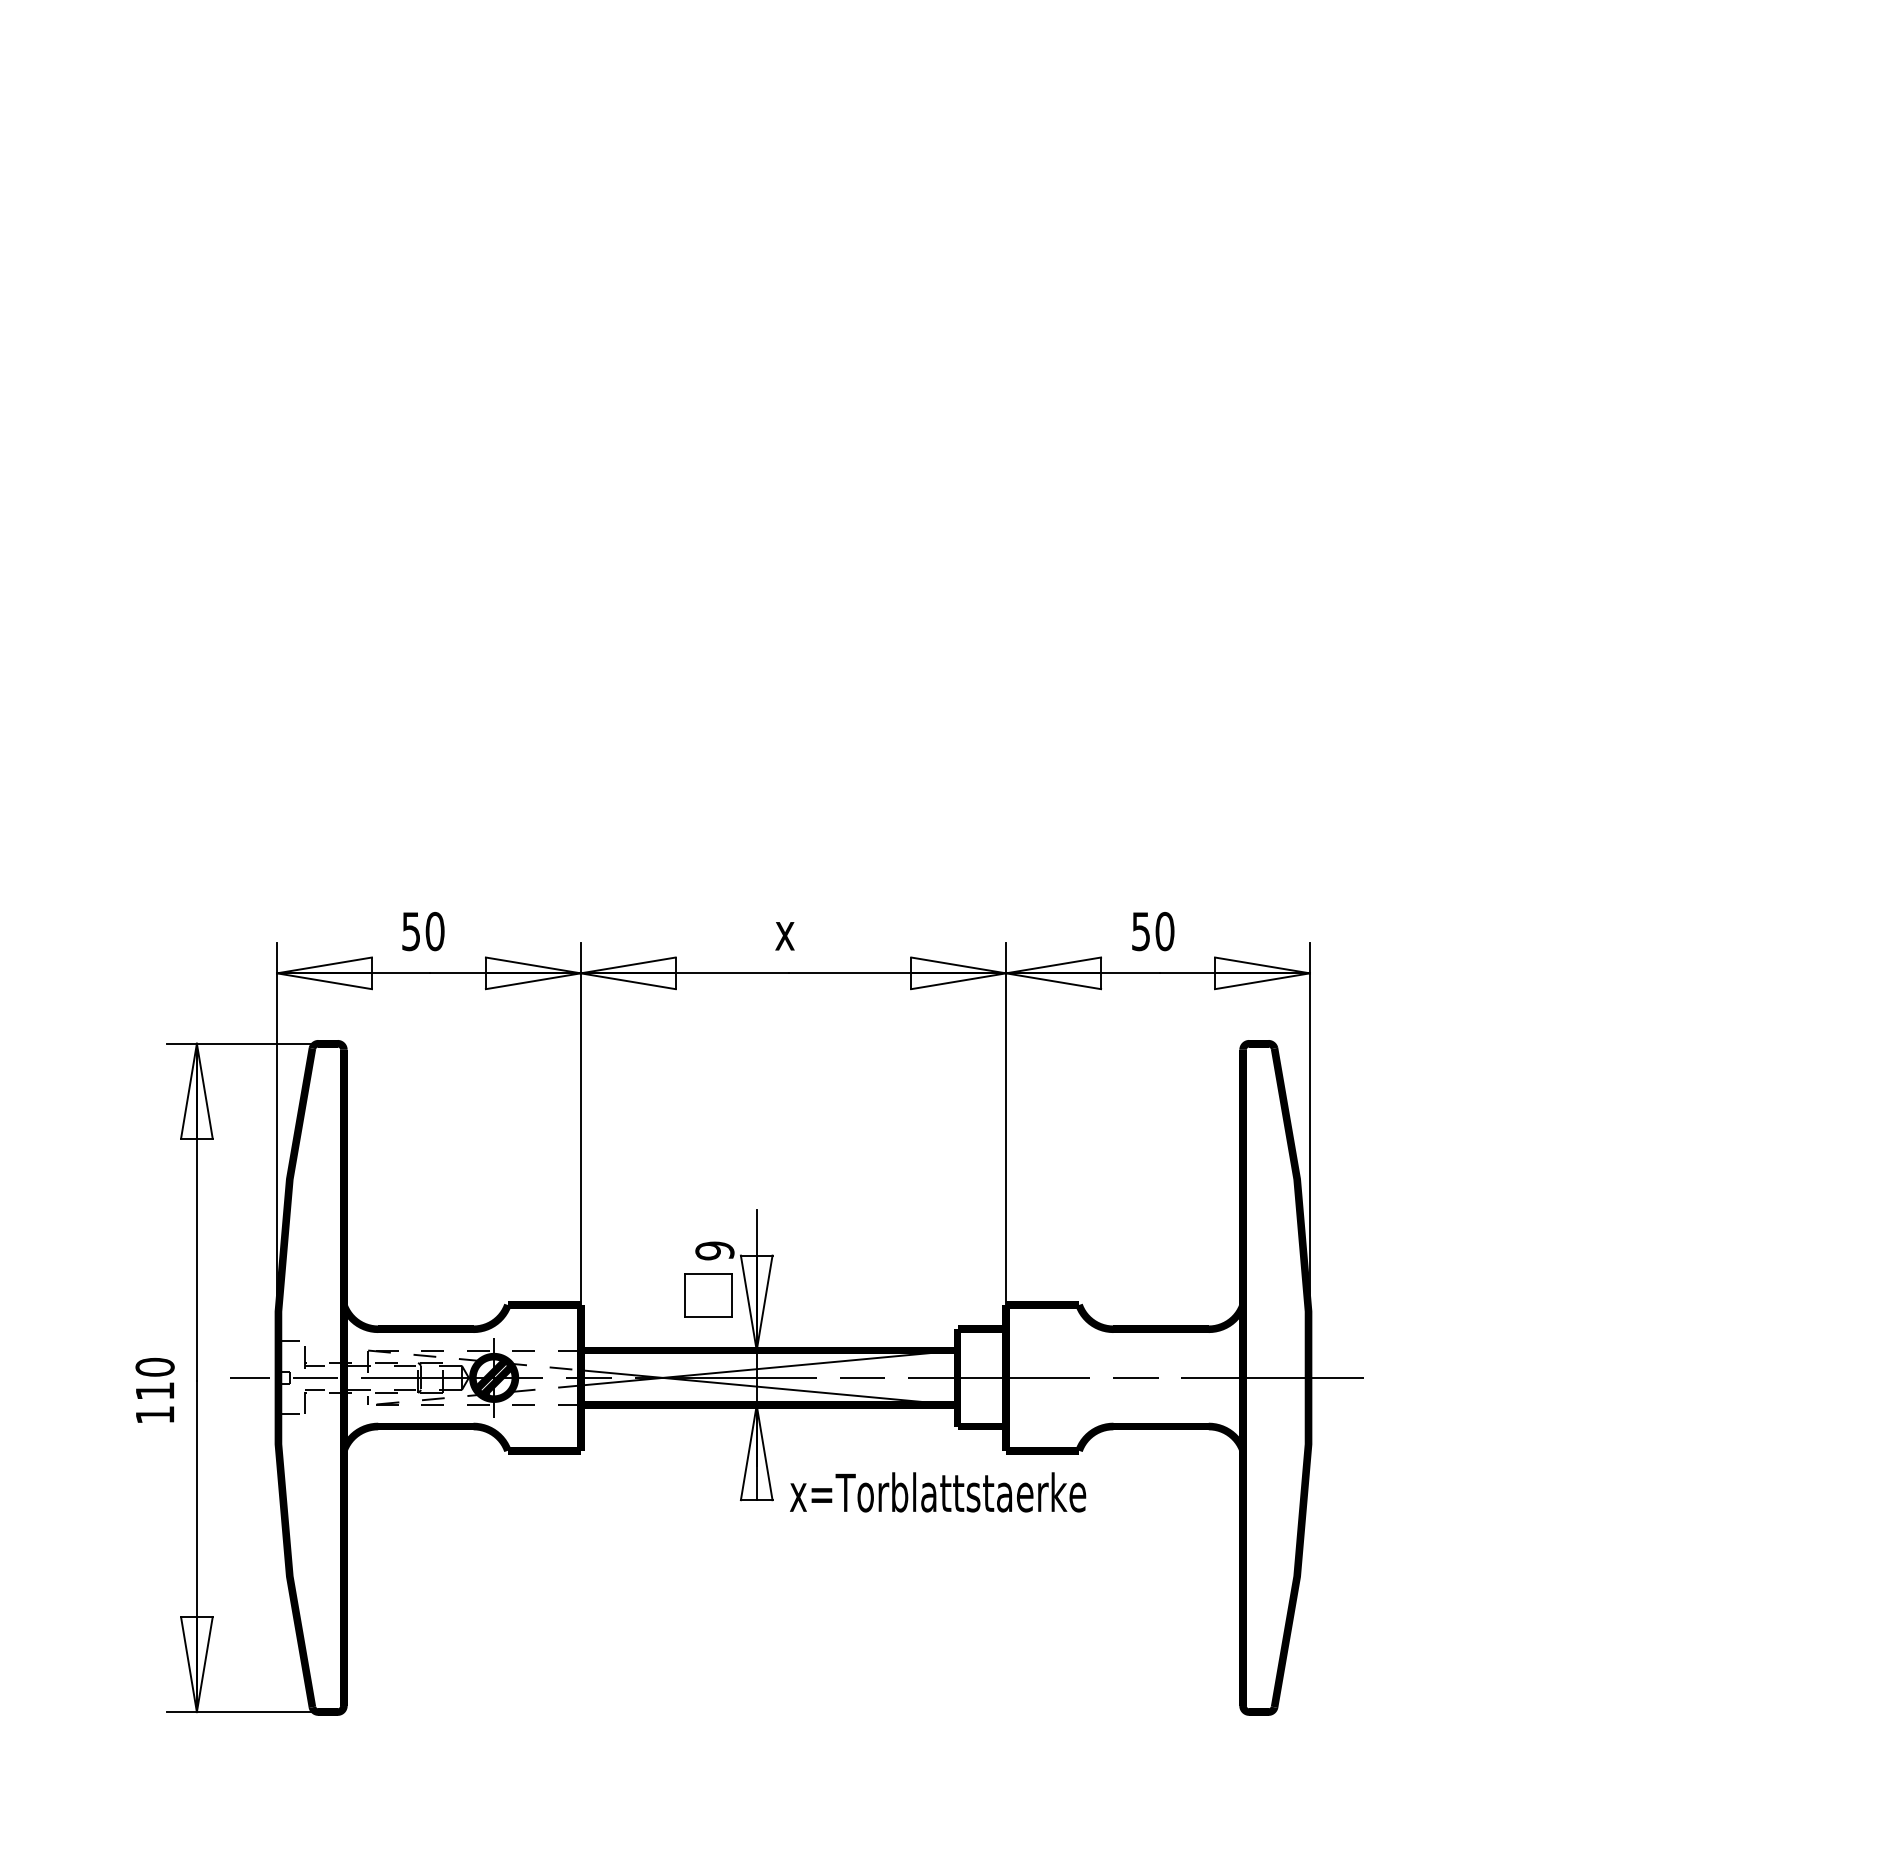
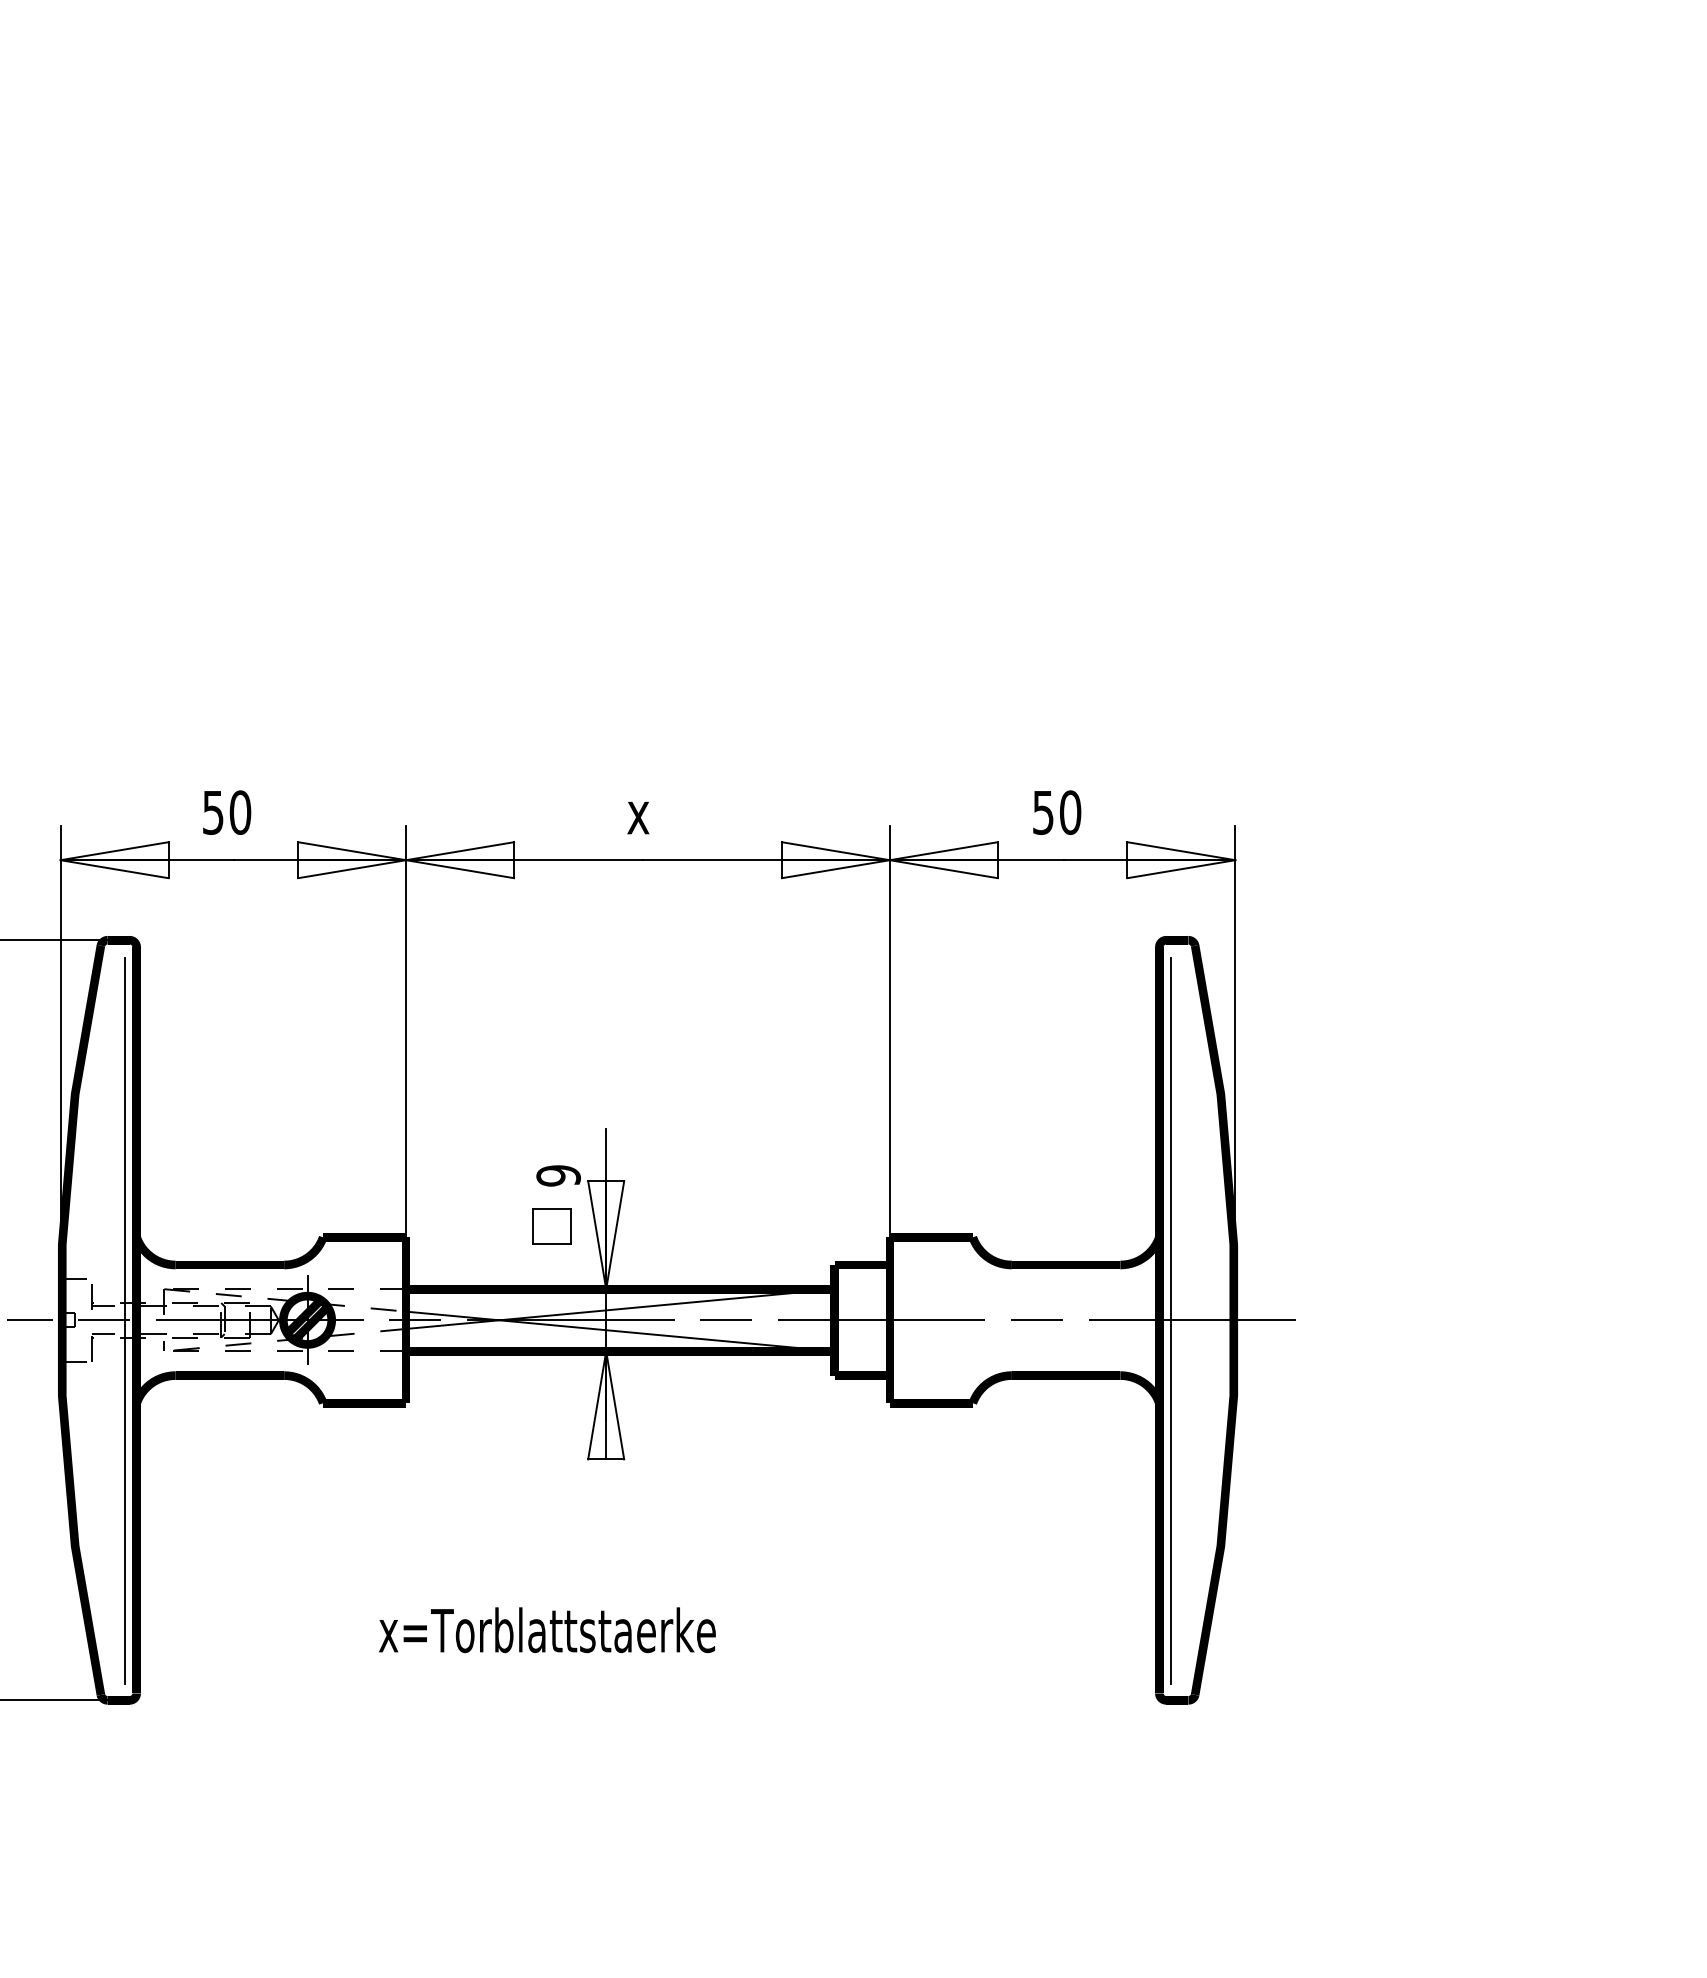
part: (708, 1295) -> (551, 1226), size x0.71
line: (333, 1378) -> (124, 1320), added
line: (1253, 1378) -> (1171, 1320), added
text: (938, 1492) -> (547, 1630), moved

